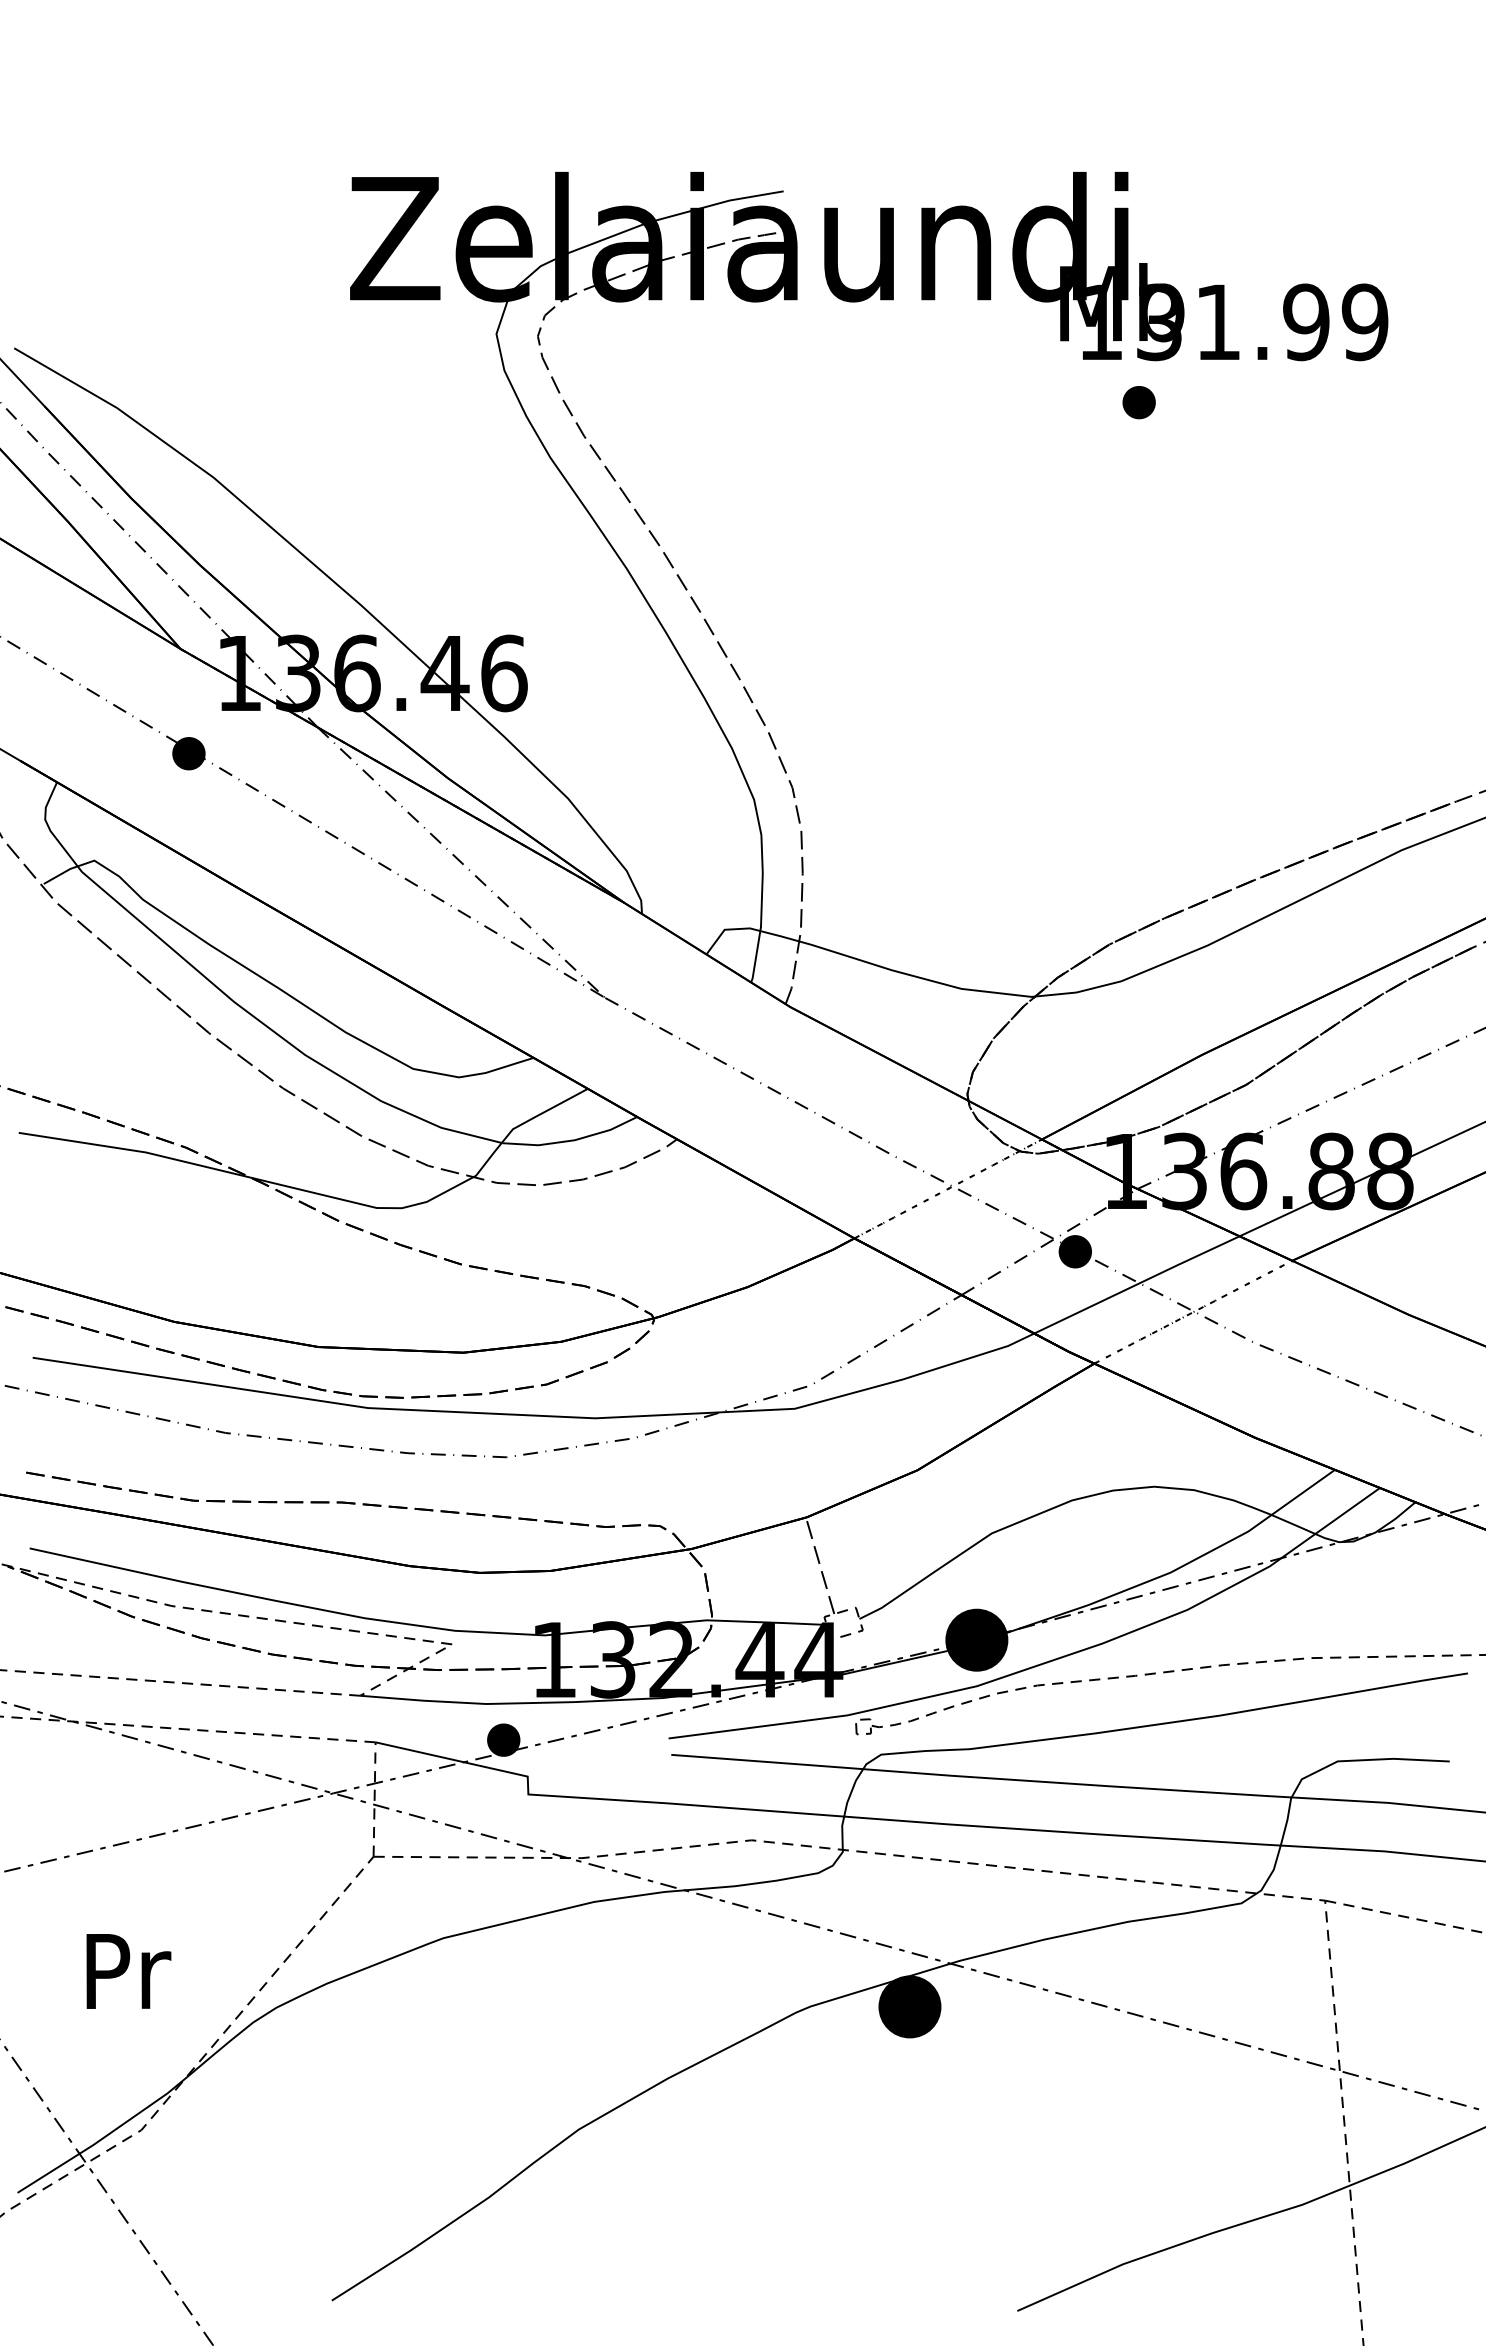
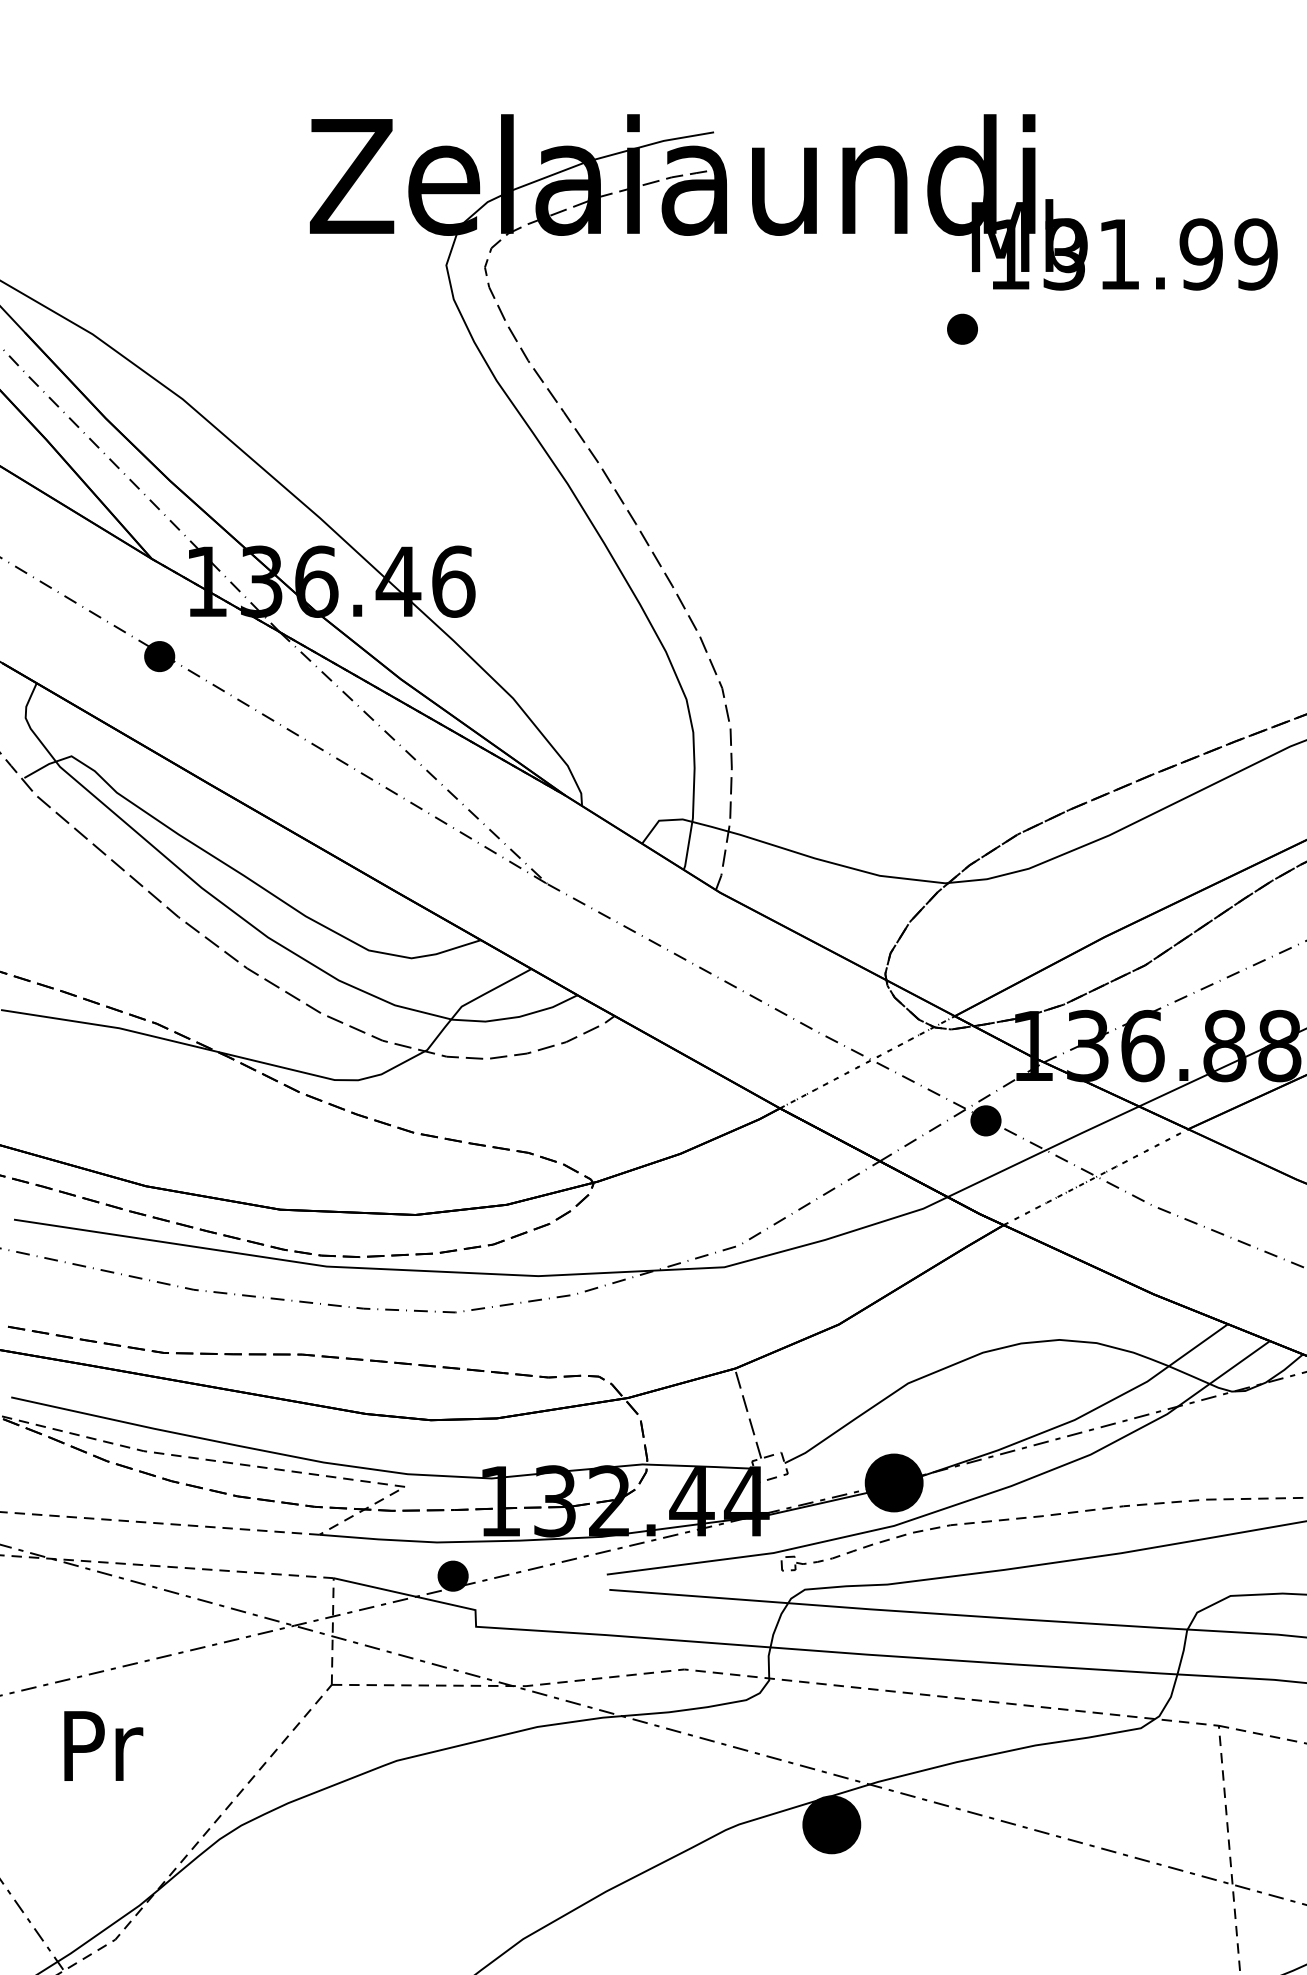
part: (1138, 402) -> (961, 329), moved
text: (128, 1971) -> (103, 1746), moved

